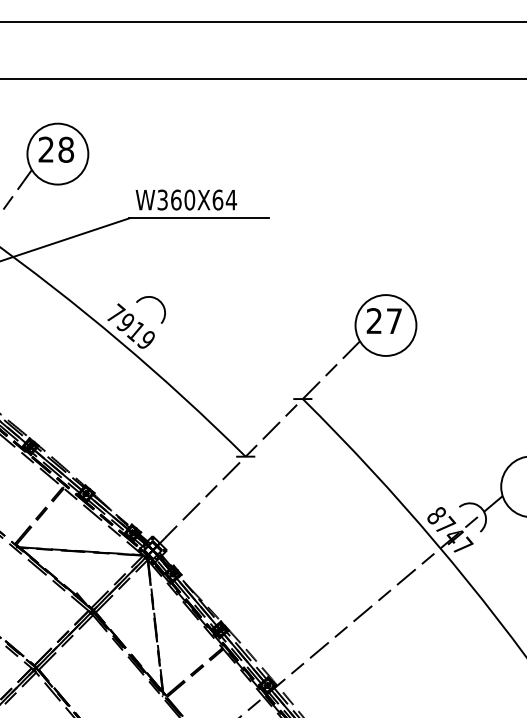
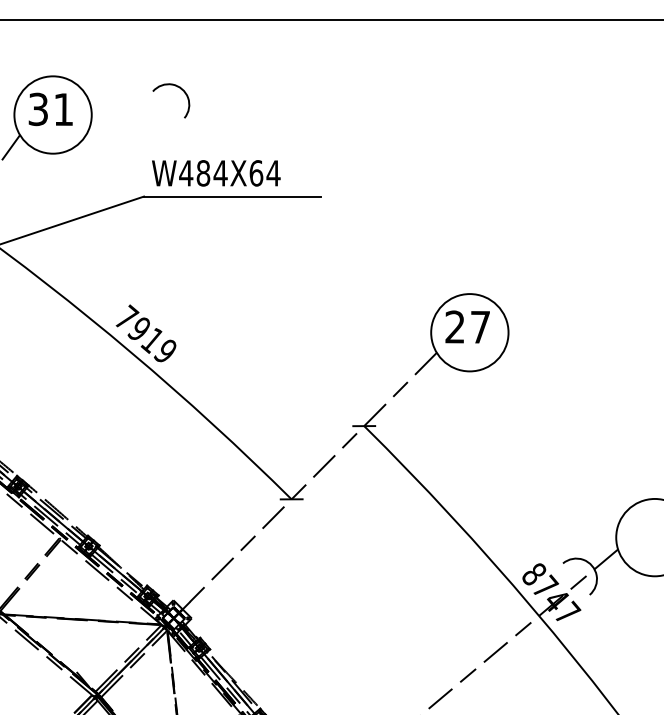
text: (56, 149) -> (51, 109), 28 -> 31
text: (176, 199) -> (203, 172), W360X64 -> W484X64
arc: (152, 298) -> (173, 86), moved

